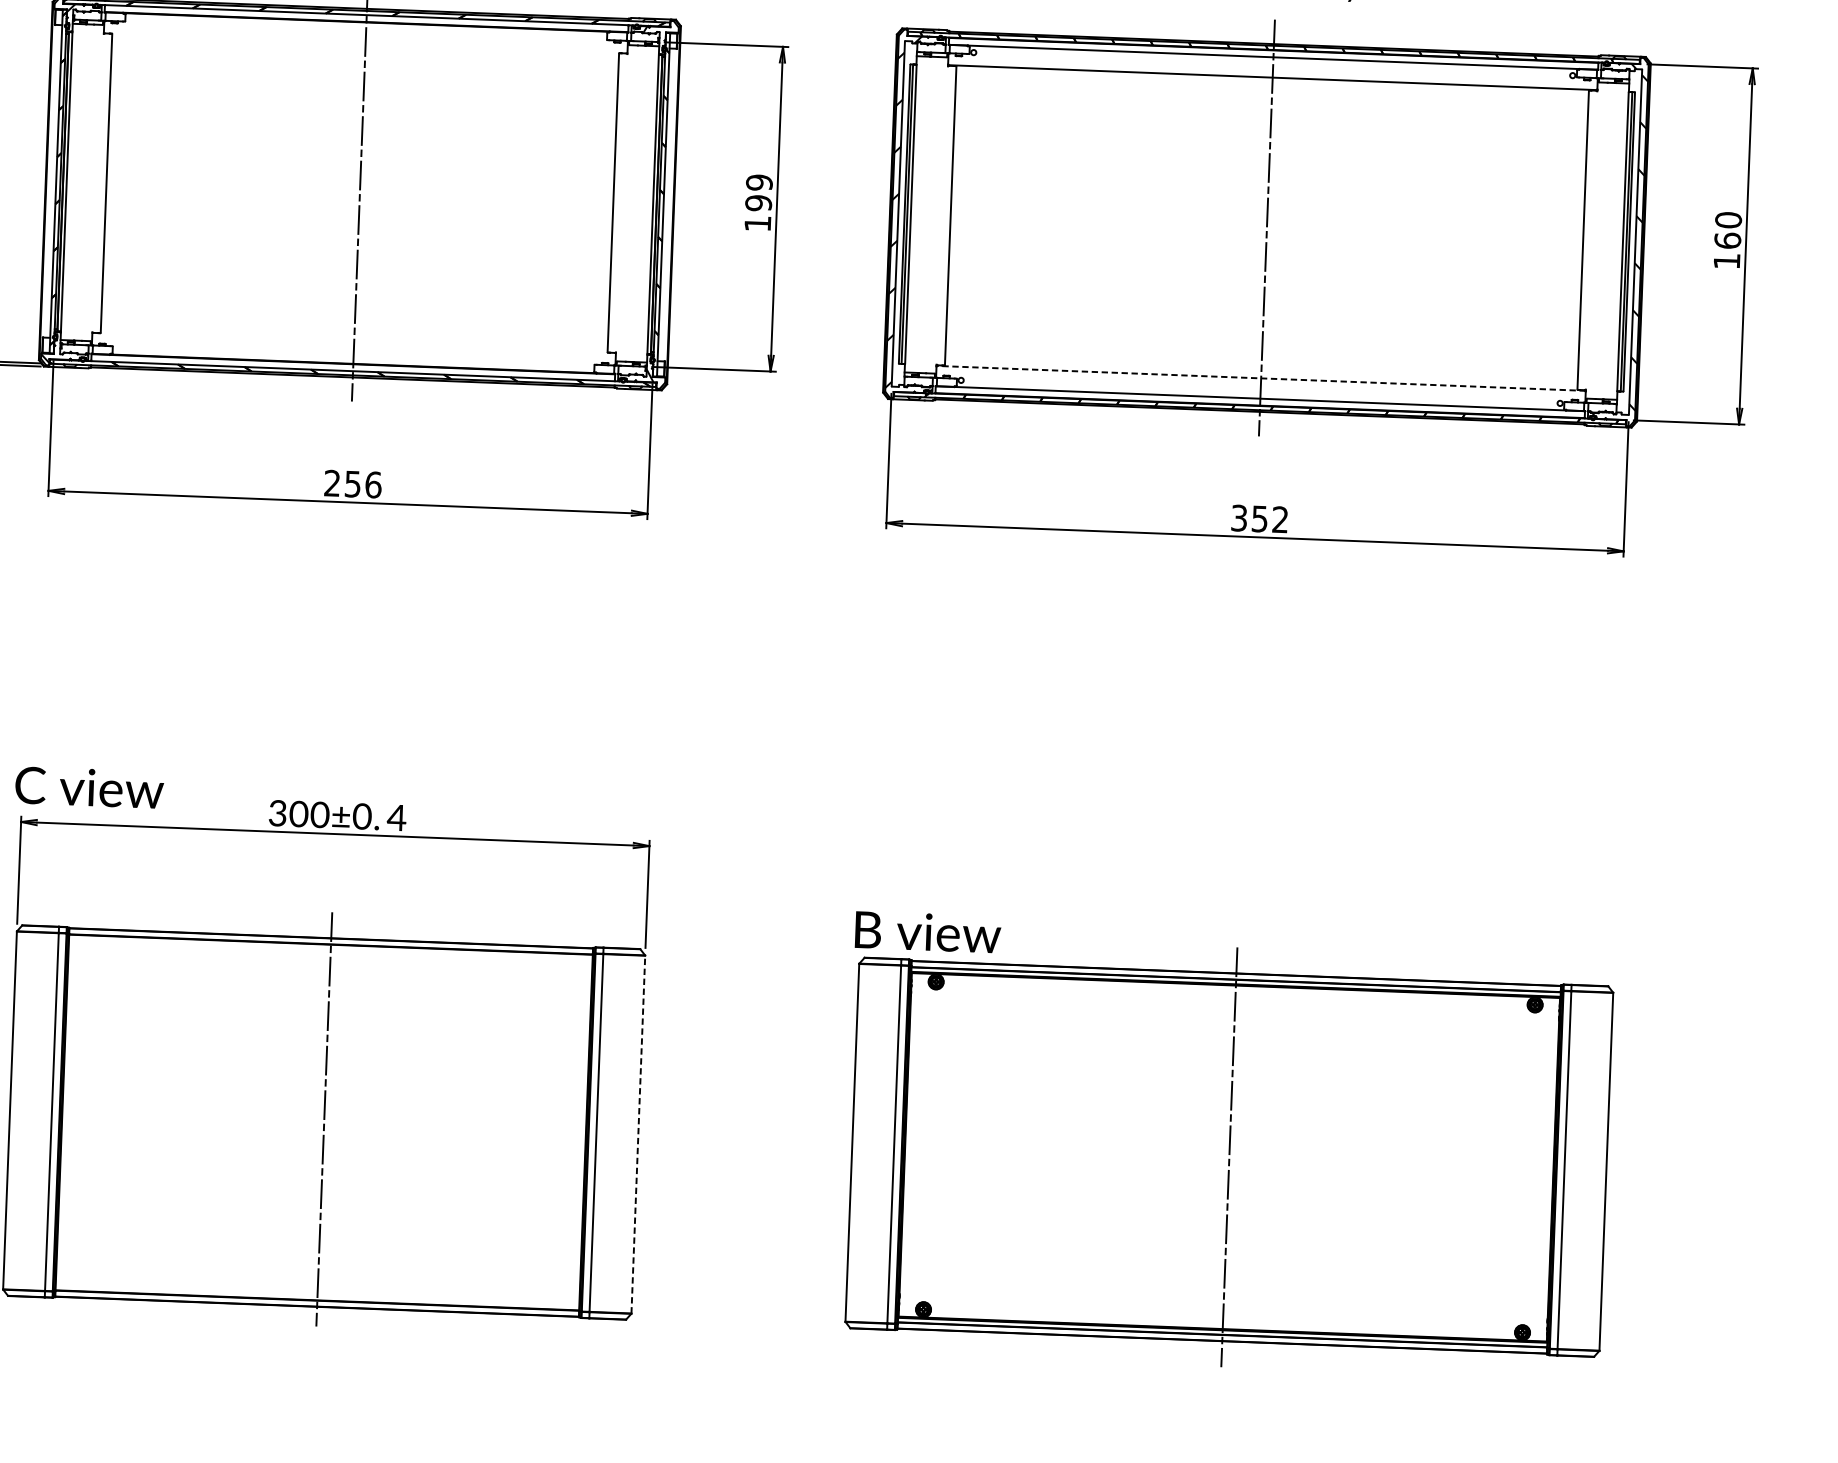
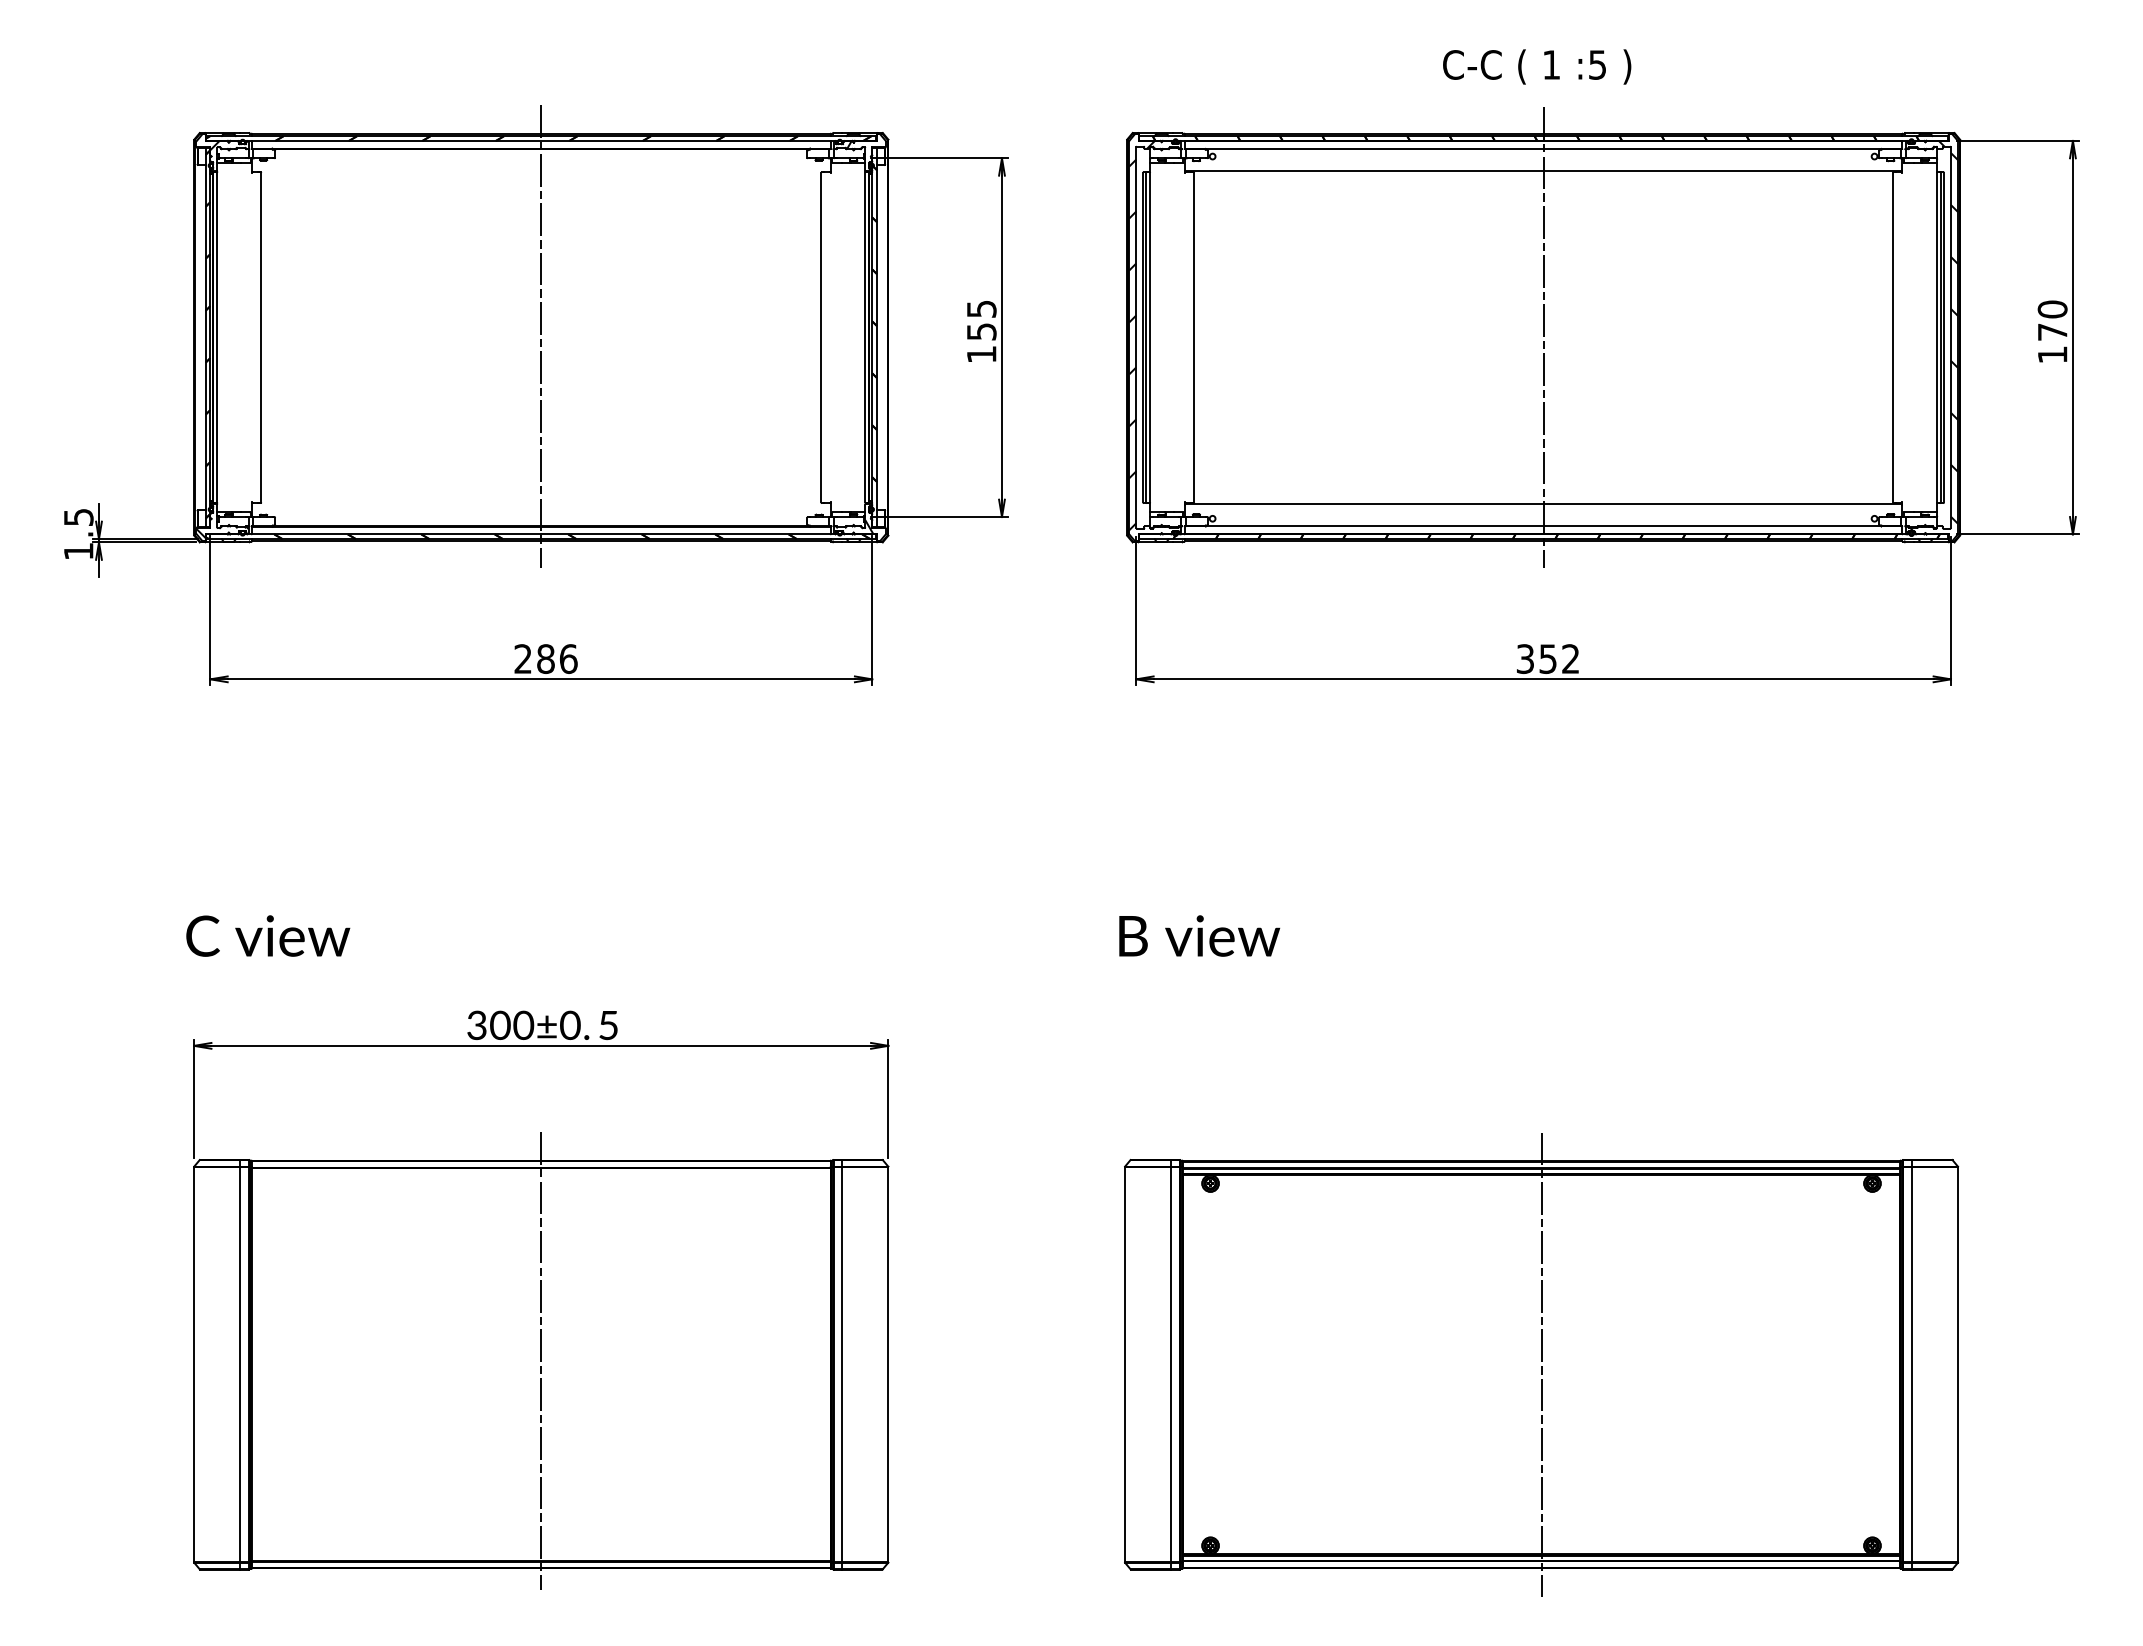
text: (758, 192) -> (981, 320), 199 -> 155
text: (1727, 240) -> (2052, 331), 160 -> 170
line: (1261, 378) -> (1543, 503), dashed -> solid
text: (352, 483) -> (545, 658), 256 -> 286
text: (89, 787) -> (268, 935), moved
text: (396, 817) -> (608, 1025), 4 -> 5
text: (928, 931) -> (1199, 935), moved
line: (638, 1134) -> (888, 1364), dashed -> solid

